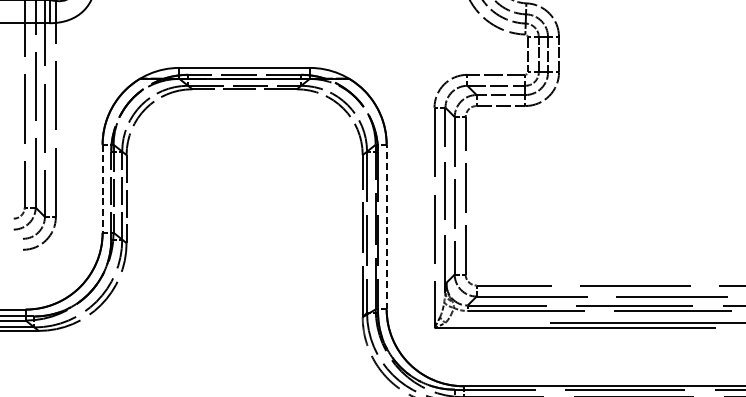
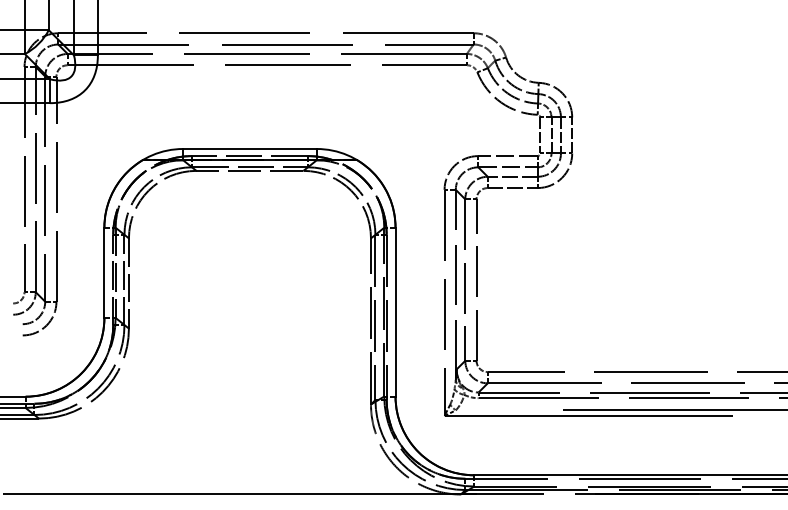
line: (102, 189) -> (104, 273), dashed -> solid
line: (386, 226) -> (395, 311), dashed -> solid

